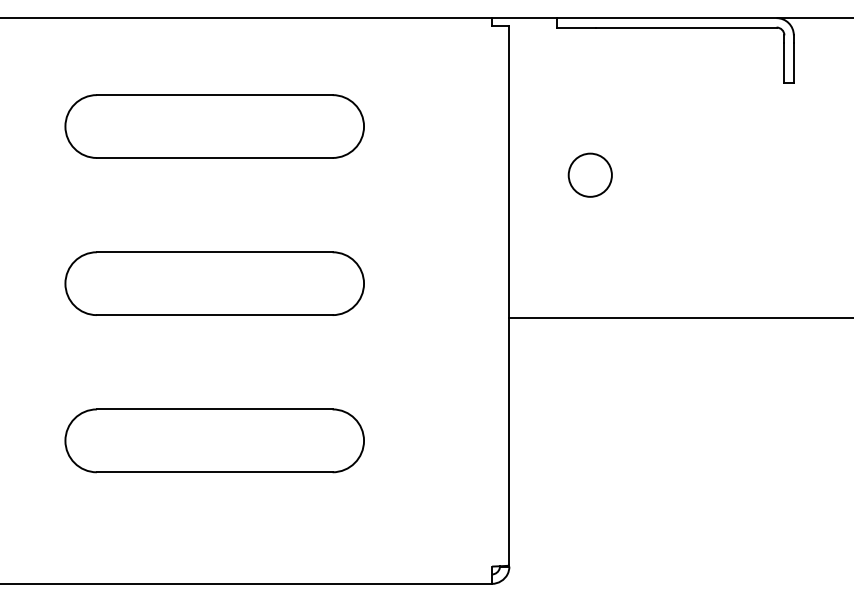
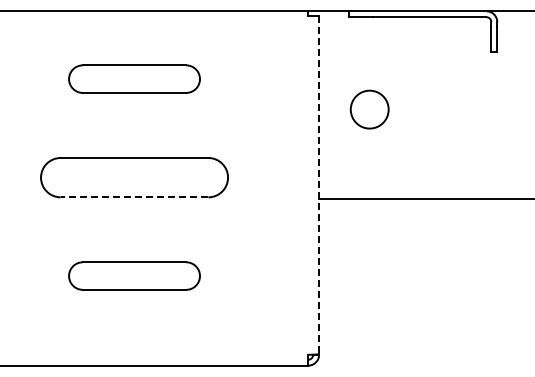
part: (214, 125) -> (134, 78), size x0.7
circle: (589, 174) -> (369, 109), size x1.4
line: (510, 296) -> (319, 185), solid -> dashed
line: (214, 315) -> (134, 197), solid -> dashed
part: (214, 439) -> (134, 275), size x0.7

